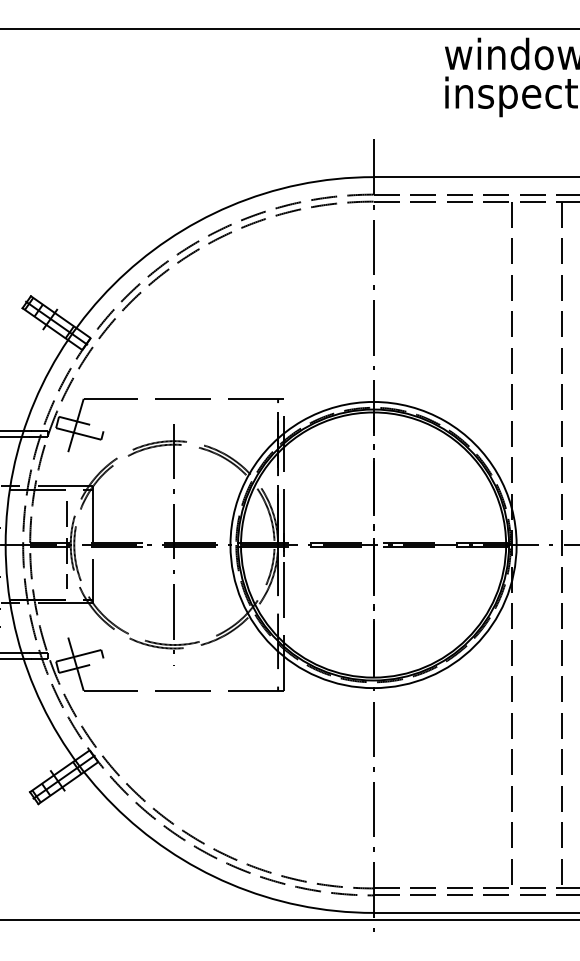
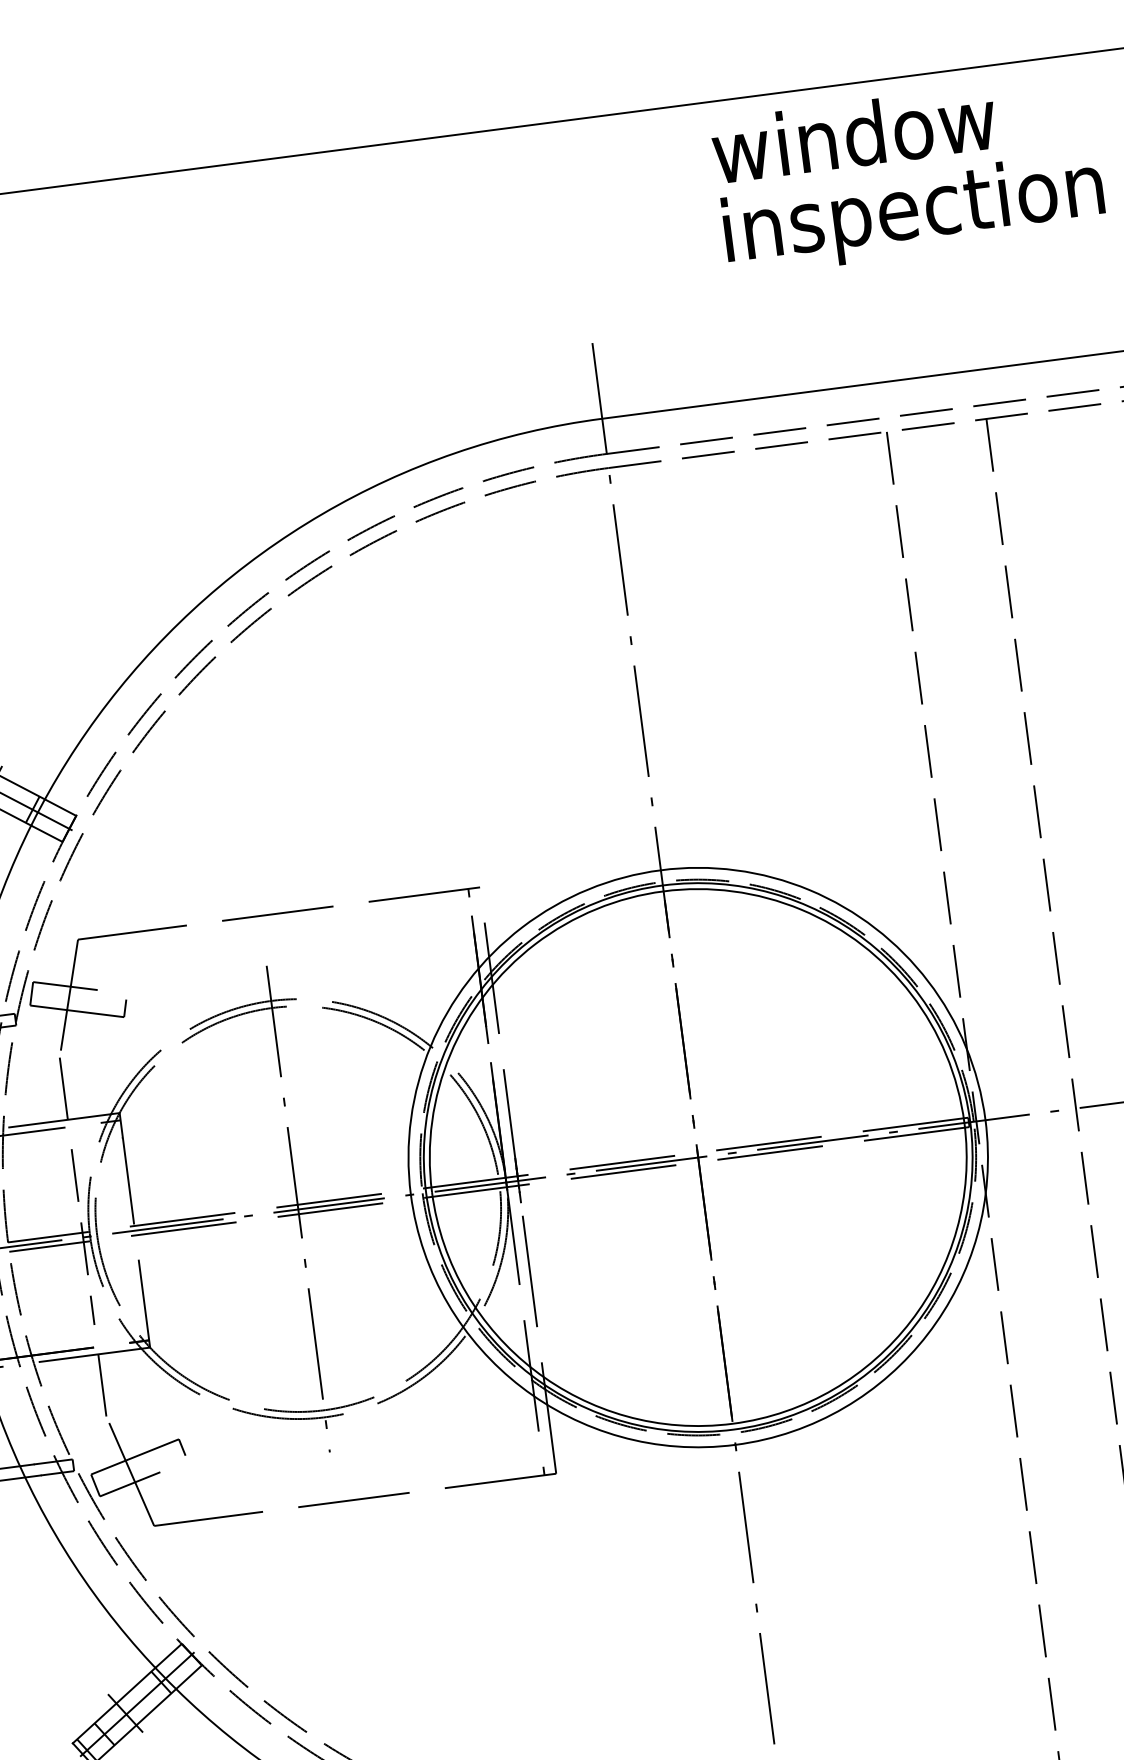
line: (67, 470) -> (64, 1087), added
line: (67, 618) -> (102, 1384), added

